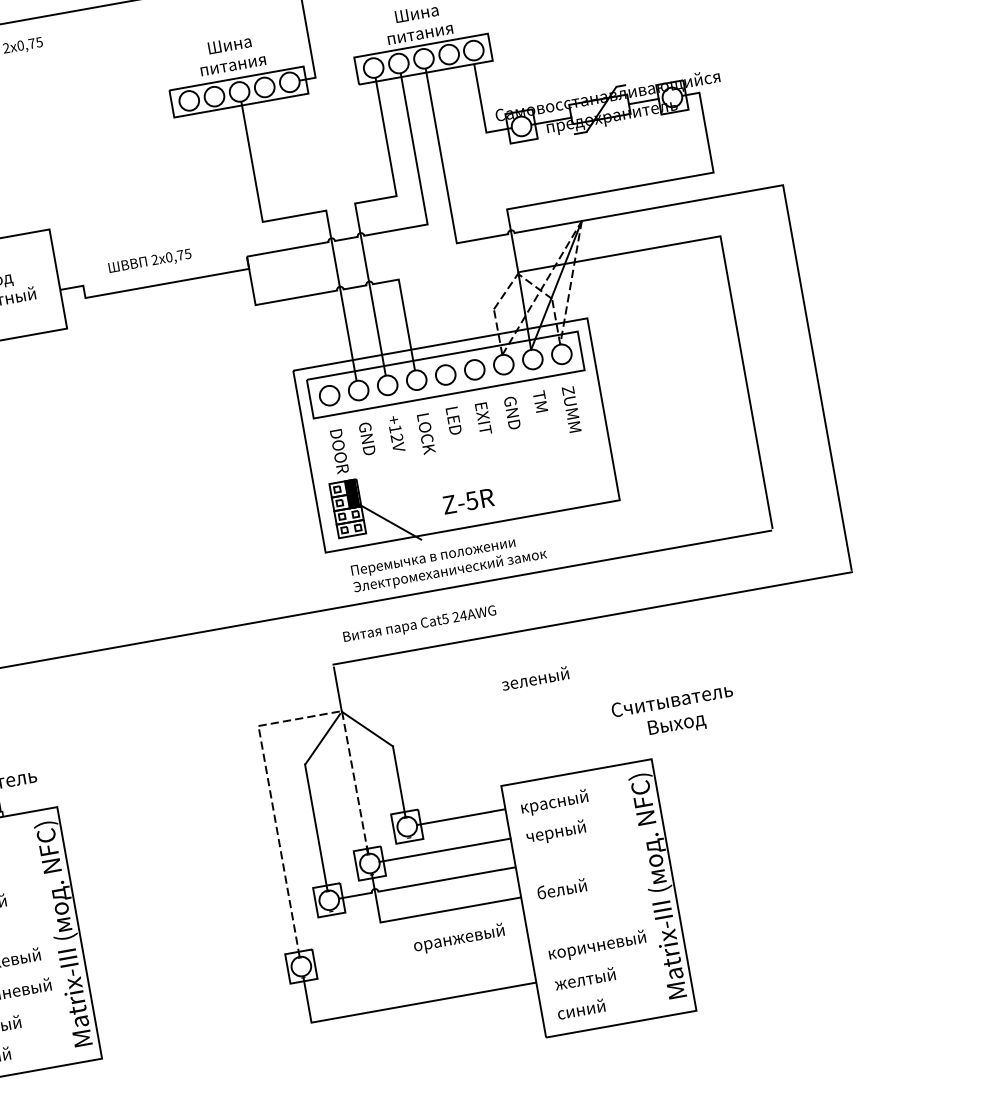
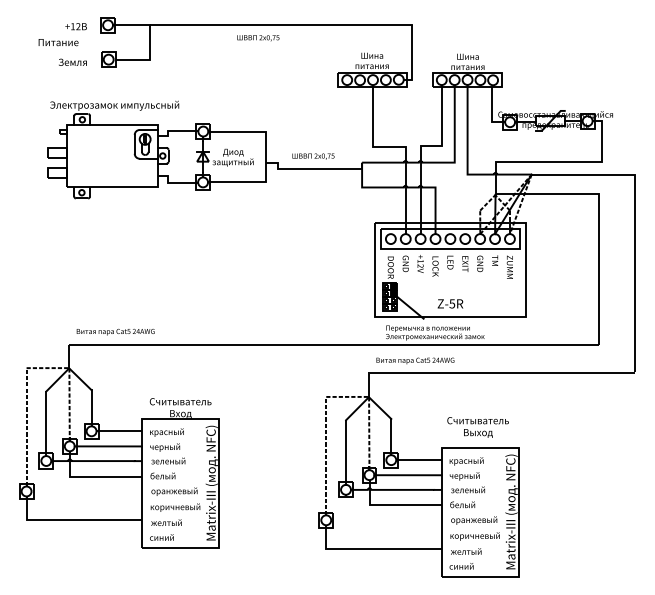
text: (534, 678) -> (467, 489), moved
text: (673, 713) -> (477, 427), moved
text: (459, 938) -> (474, 520), moved

